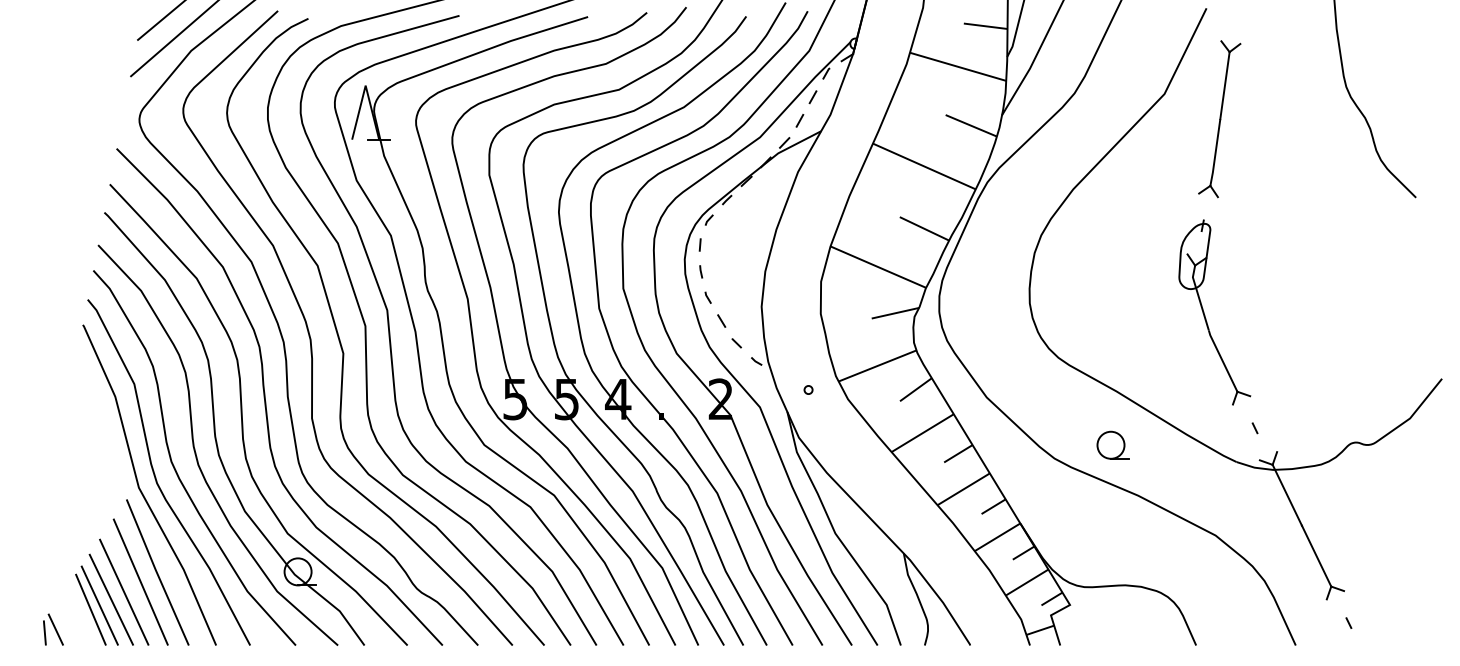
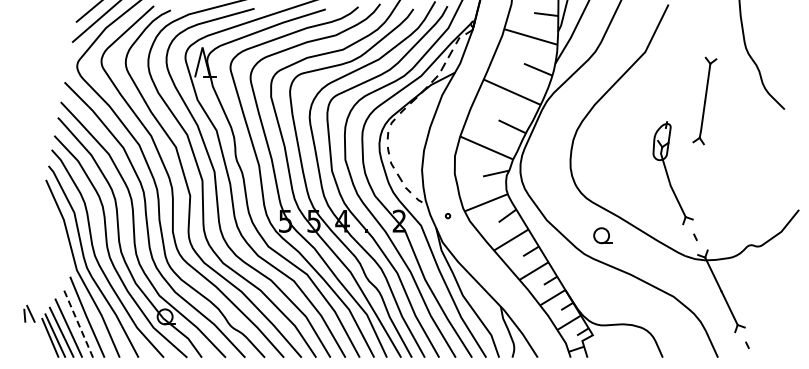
part: (1219, 118) -> (704, 100), moved
part: (1112, 444) -> (602, 235), moved
line: (139, 582) -> (77, 322), solid -> dashed
part: (53, 628) -> (29, 313), moved

